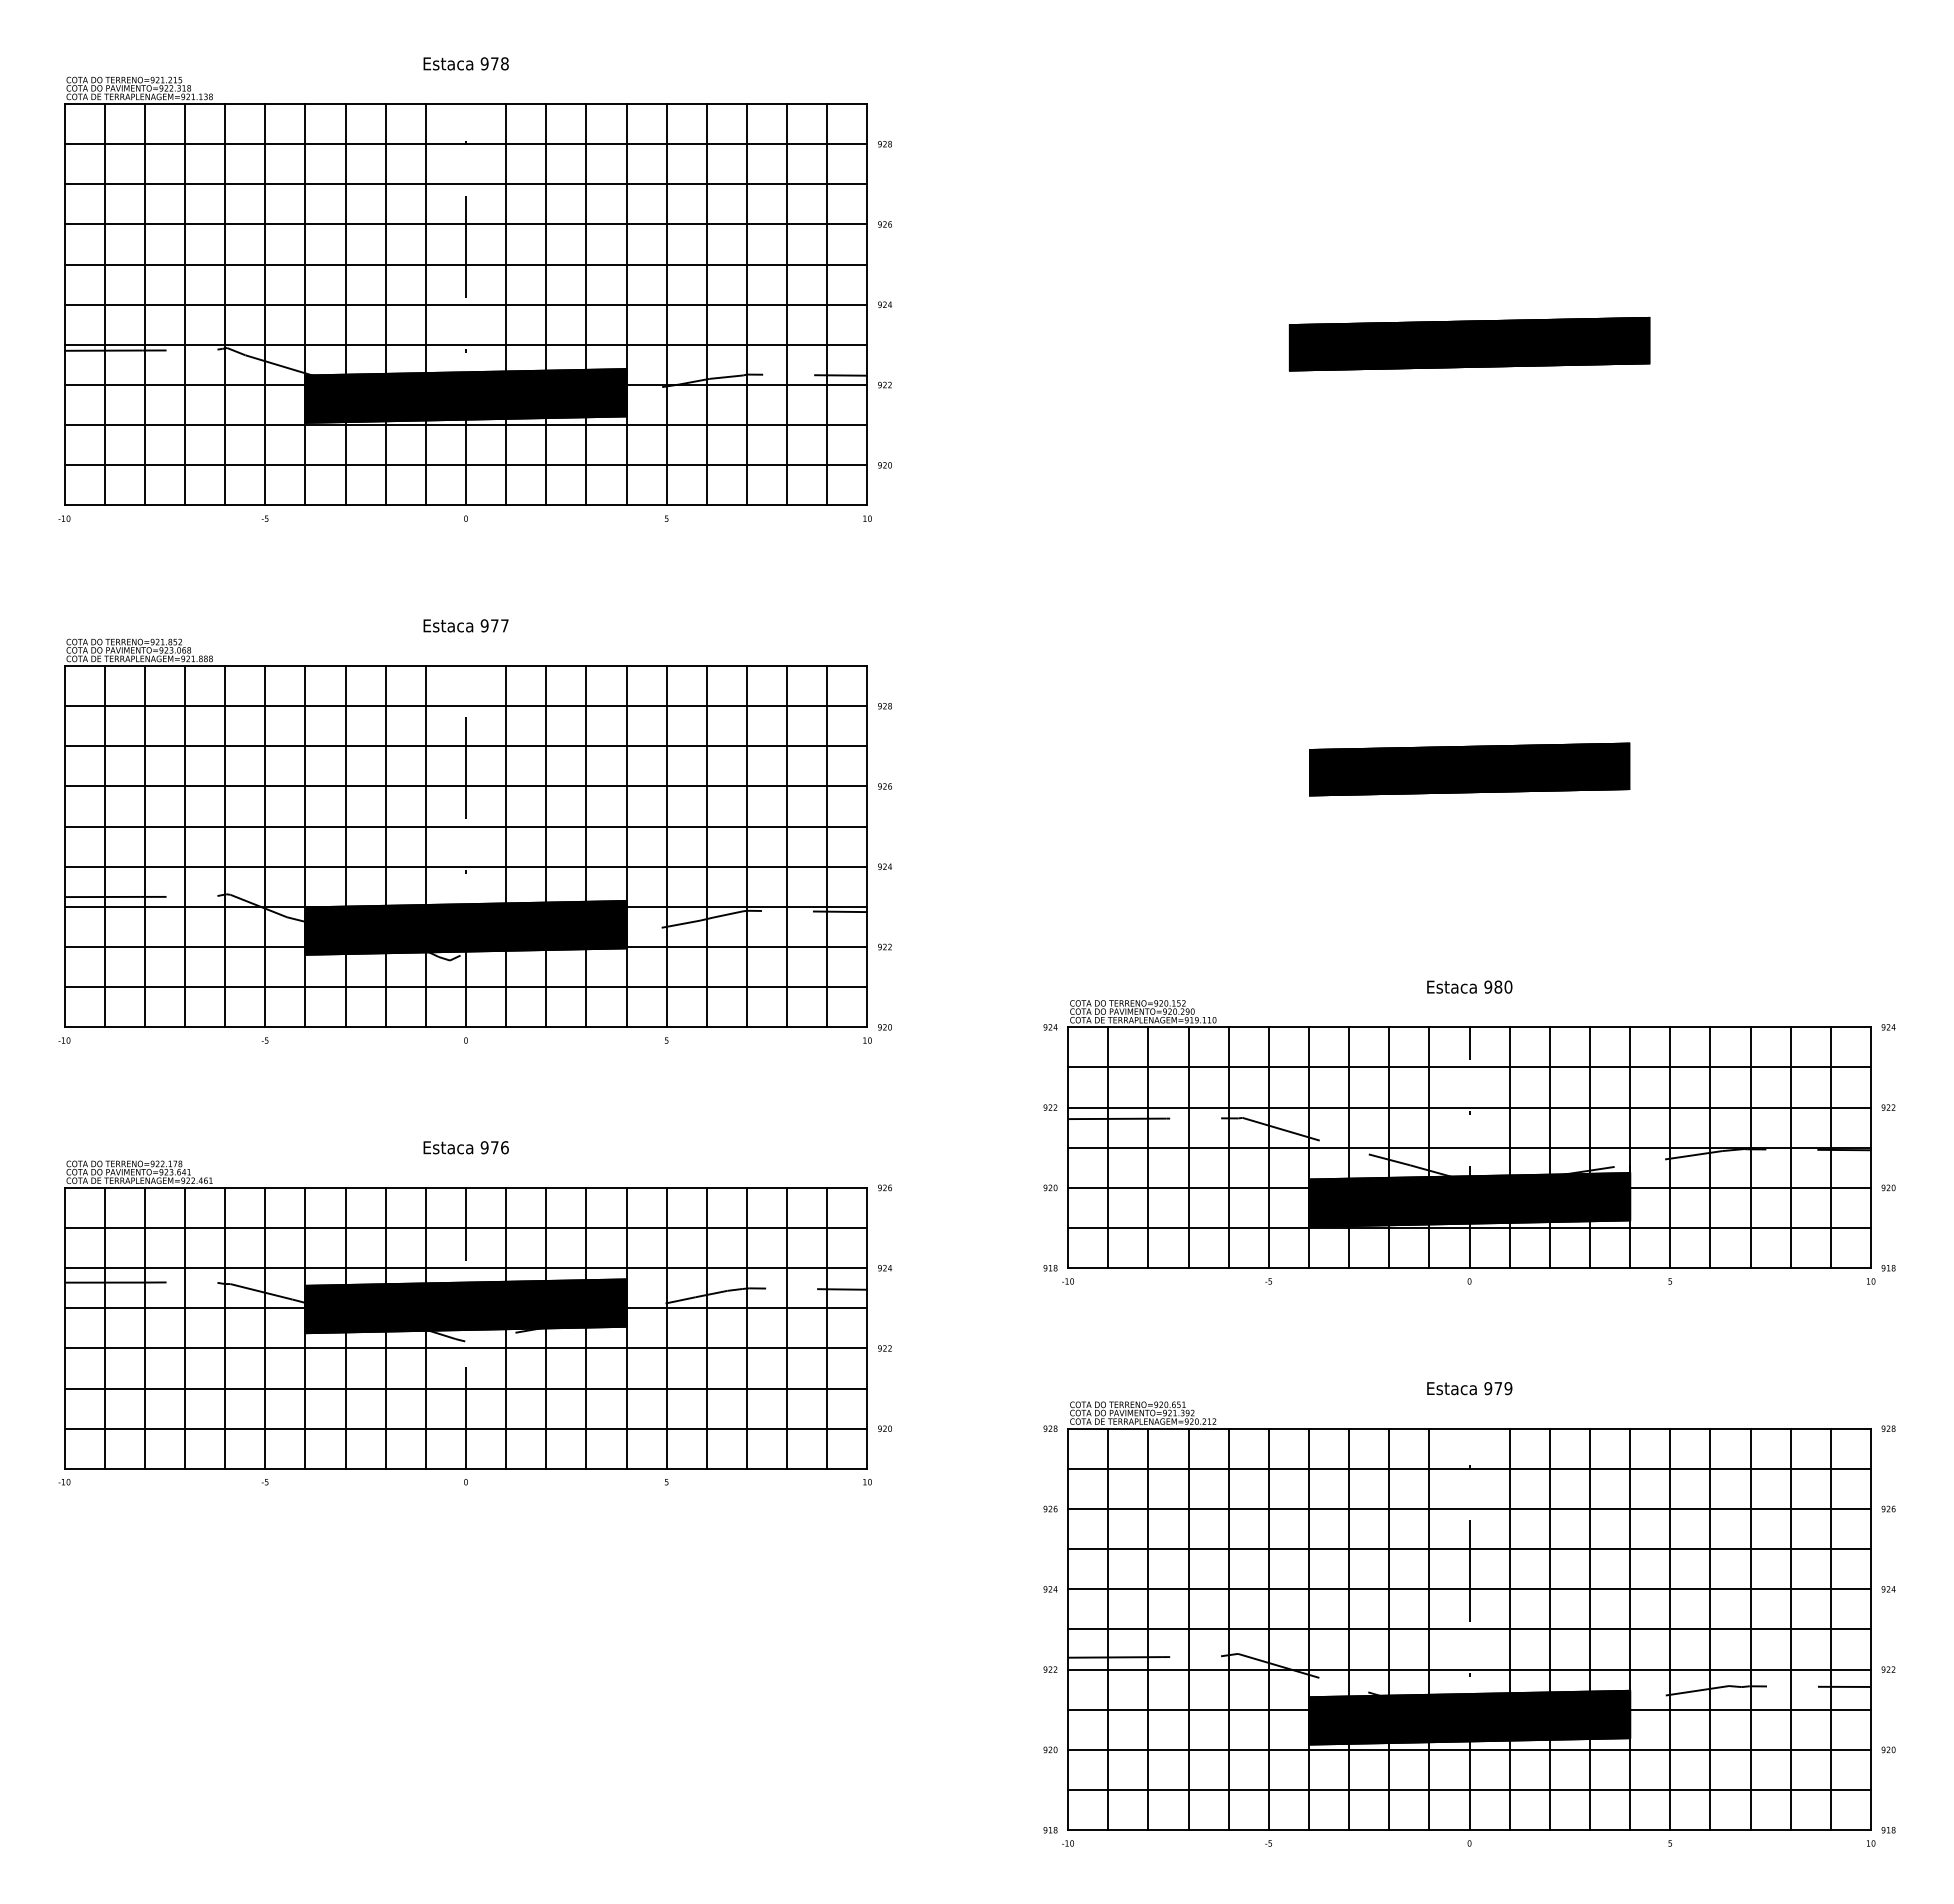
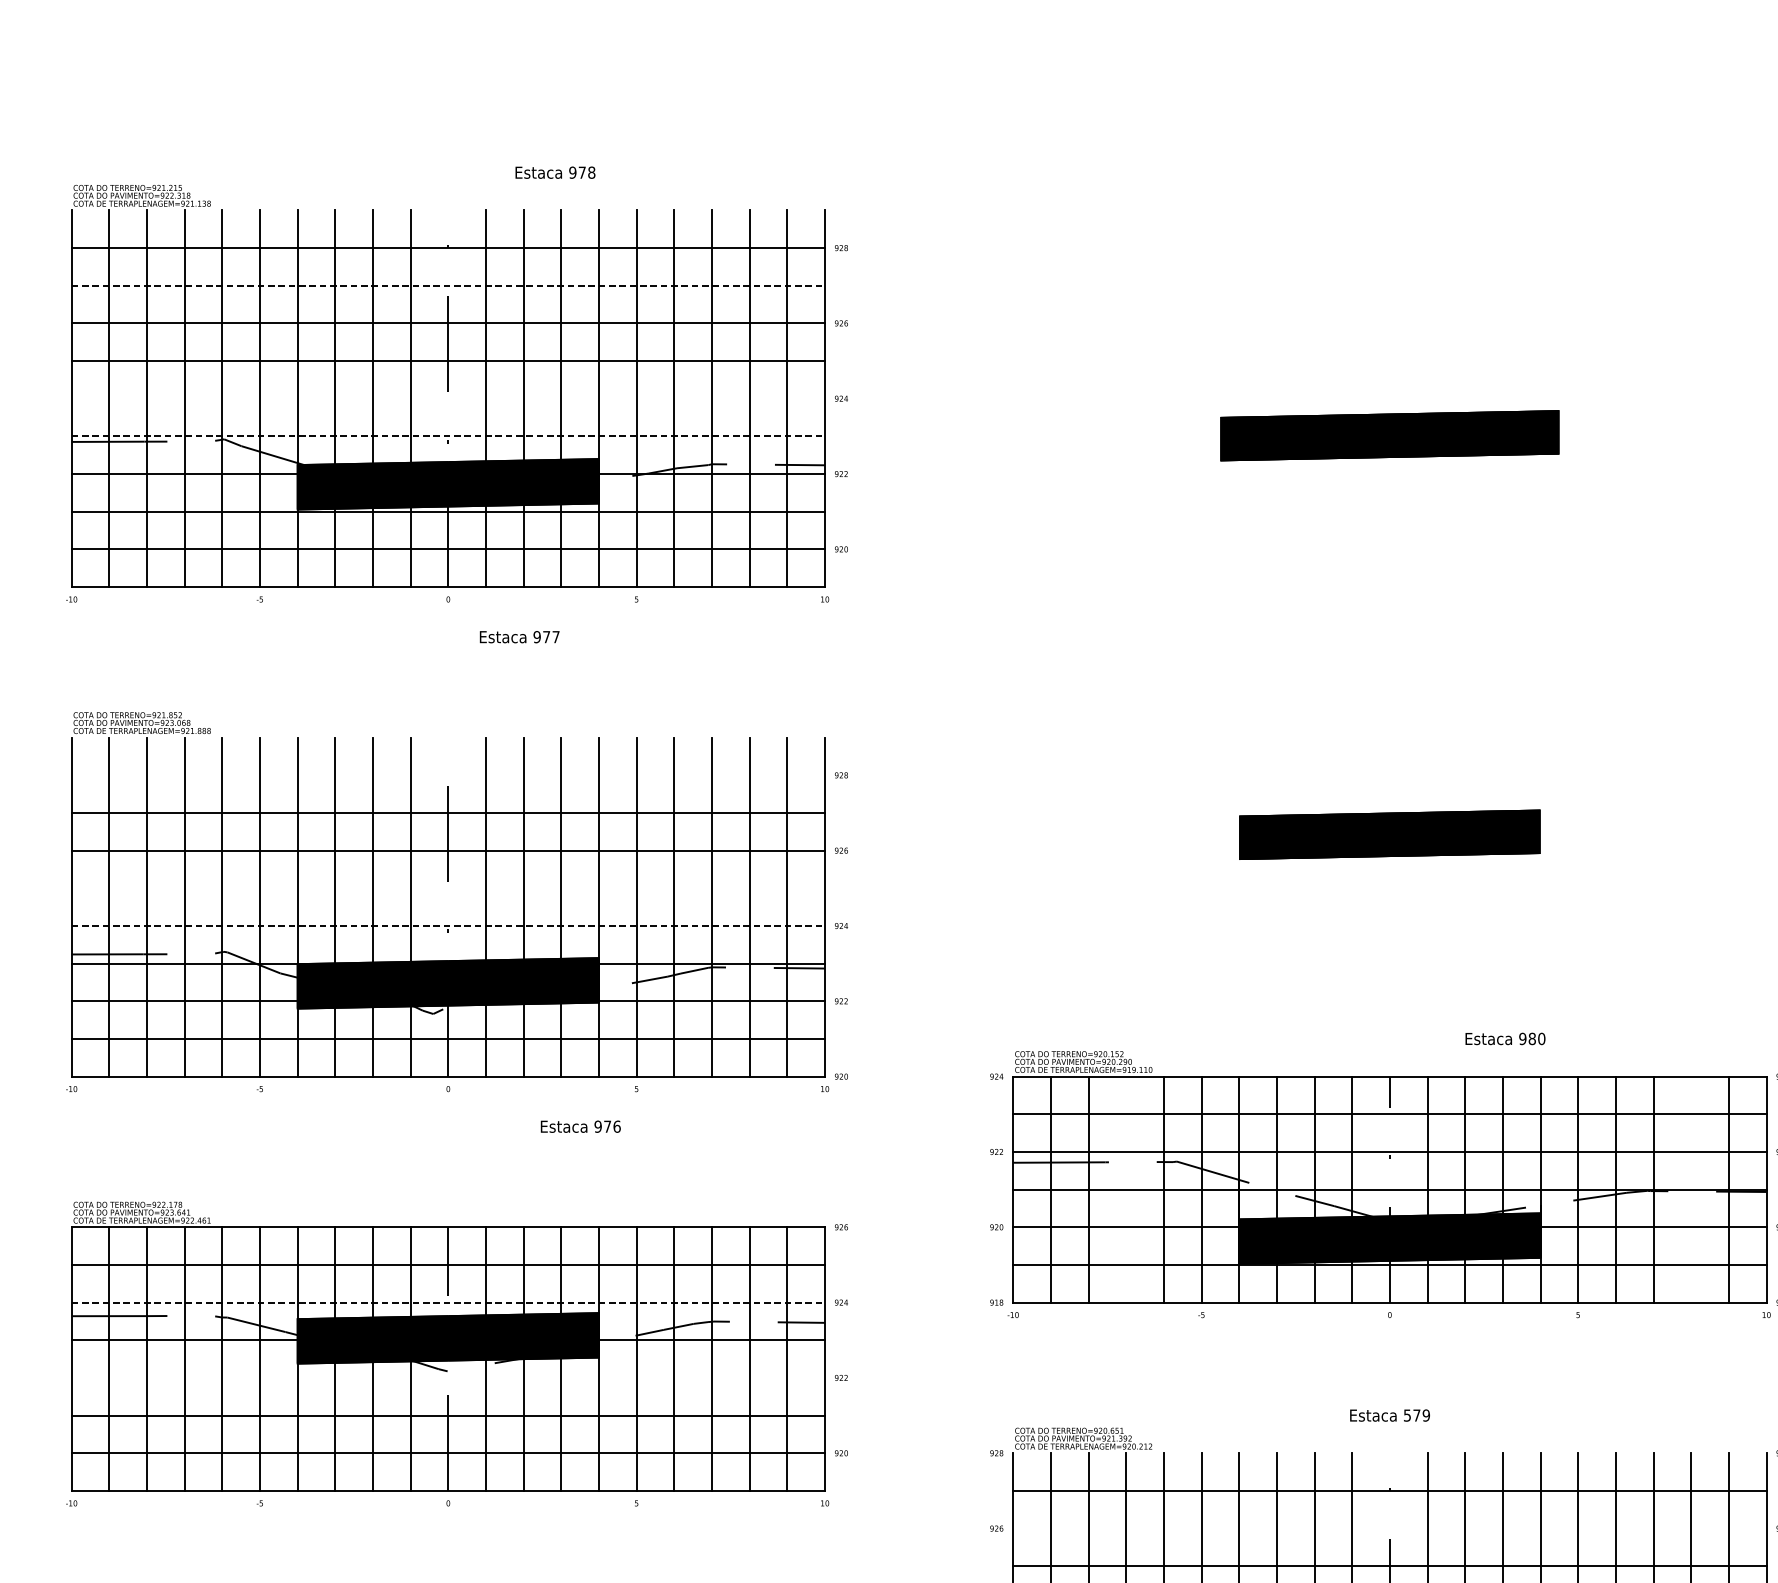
text: (465, 63) -> (554, 172), moved
line: (465, 104) -> (447, 210), removed
line: (466, 184) -> (448, 285), solid -> dashed
line: (465, 304) -> (447, 398), removed
line: (466, 344) -> (448, 436), solid -> dashed
text: (465, 625) -> (519, 636), moved
line: (465, 666) -> (447, 738), removed
line: (465, 706) -> (447, 775), removed
line: (465, 826) -> (447, 888), removed
line: (466, 866) -> (448, 925), solid -> dashed
text: (1469, 986) -> (1505, 1038), moved
text: (465, 1147) -> (580, 1126), moved
line: (1188, 1147) -> (1126, 1189), removed
line: (1790, 1147) -> (1690, 1189), removed
line: (466, 1268) -> (448, 1302), solid -> dashed
line: (465, 1348) -> (447, 1377), removed
text: (1488, 1388) -> (1407, 1415), 979 -> 579
line: (1469, 1428) -> (1389, 1453), removed
line: (1469, 1509) -> (1389, 1529), removed

